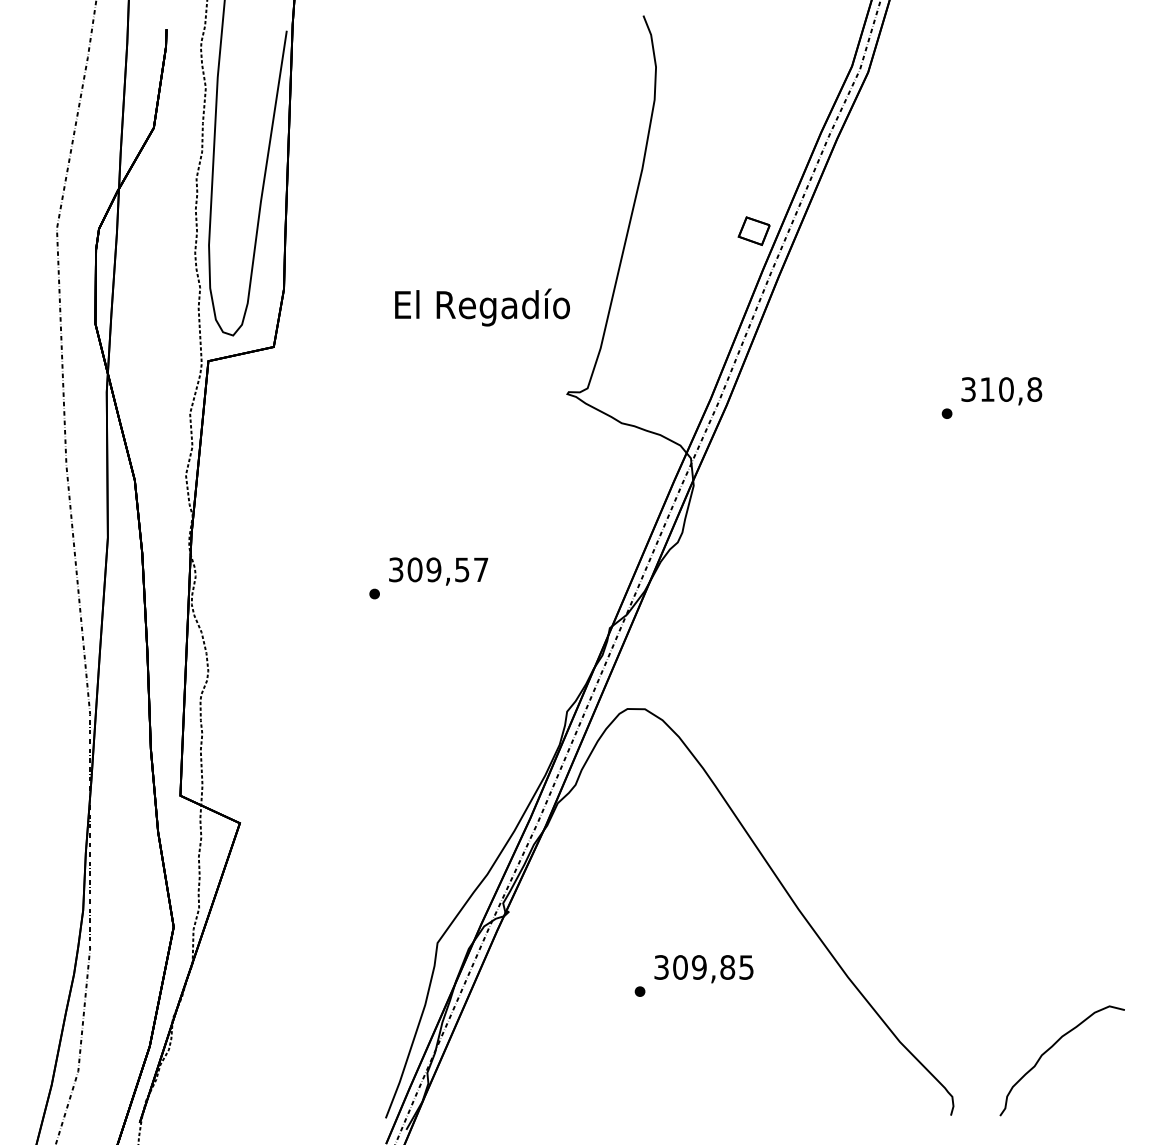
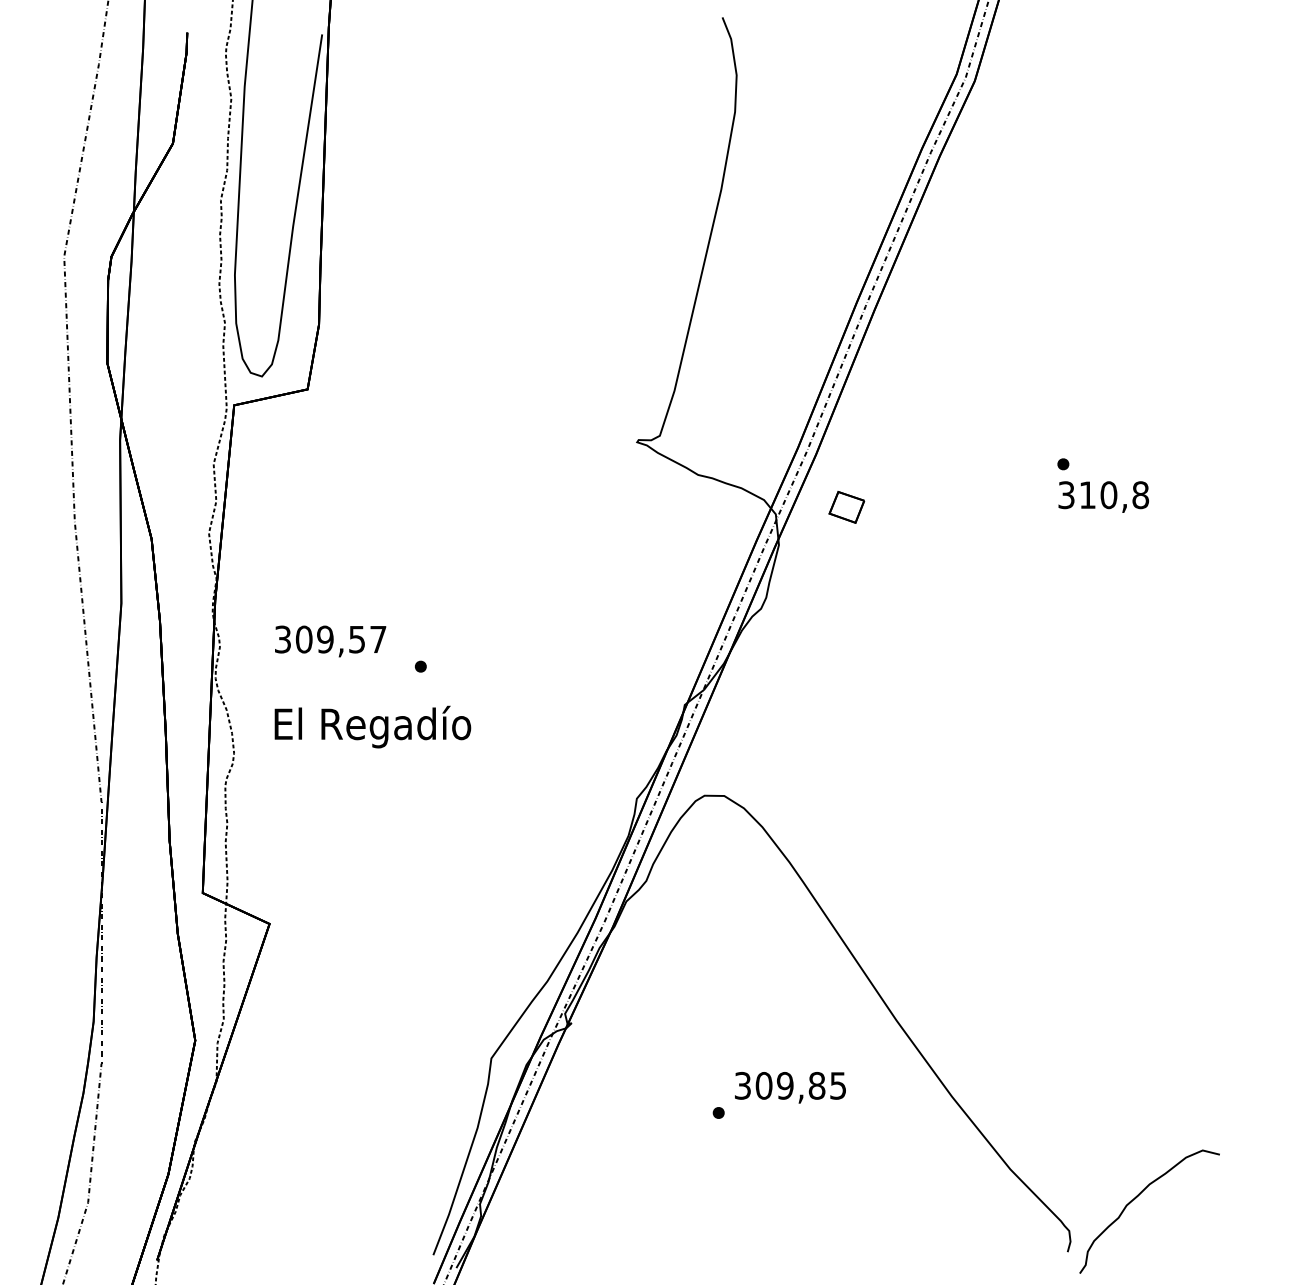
part: (753, 231) -> (846, 507), moved
text: (482, 307) -> (372, 726), moved
text: (1001, 390) -> (1103, 496), moved
text: (438, 571) -> (330, 641), moved
curve: (1050, 1049) -> (1136, 1198), moved

